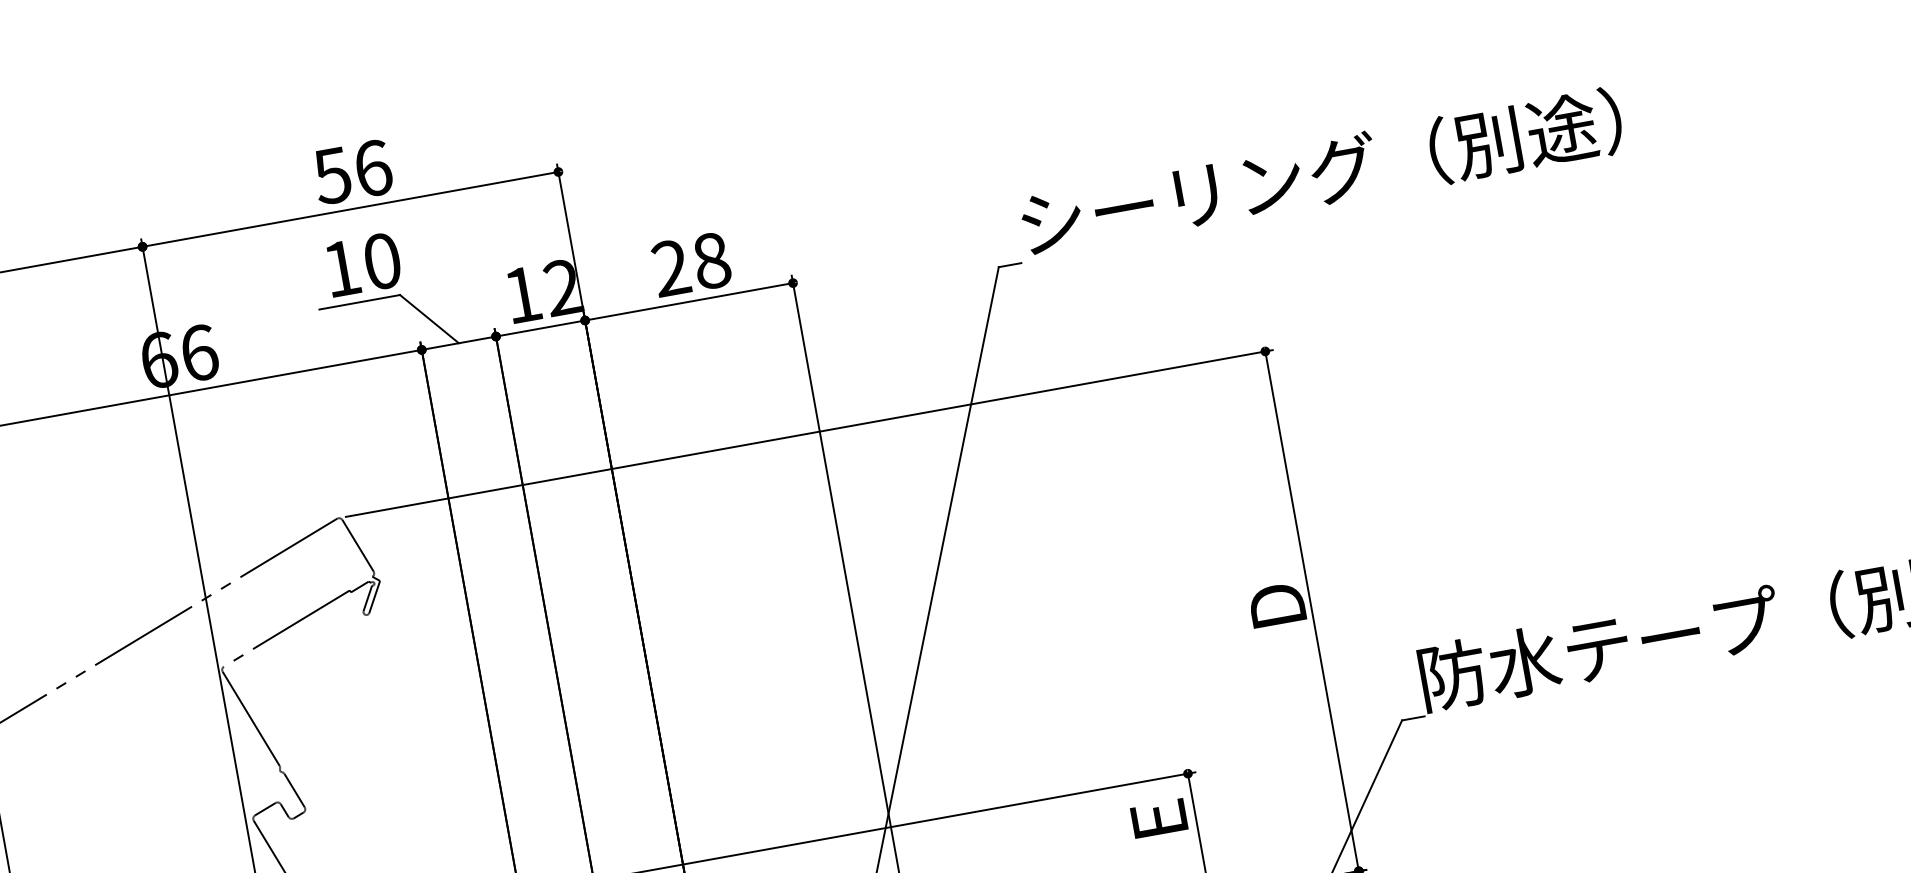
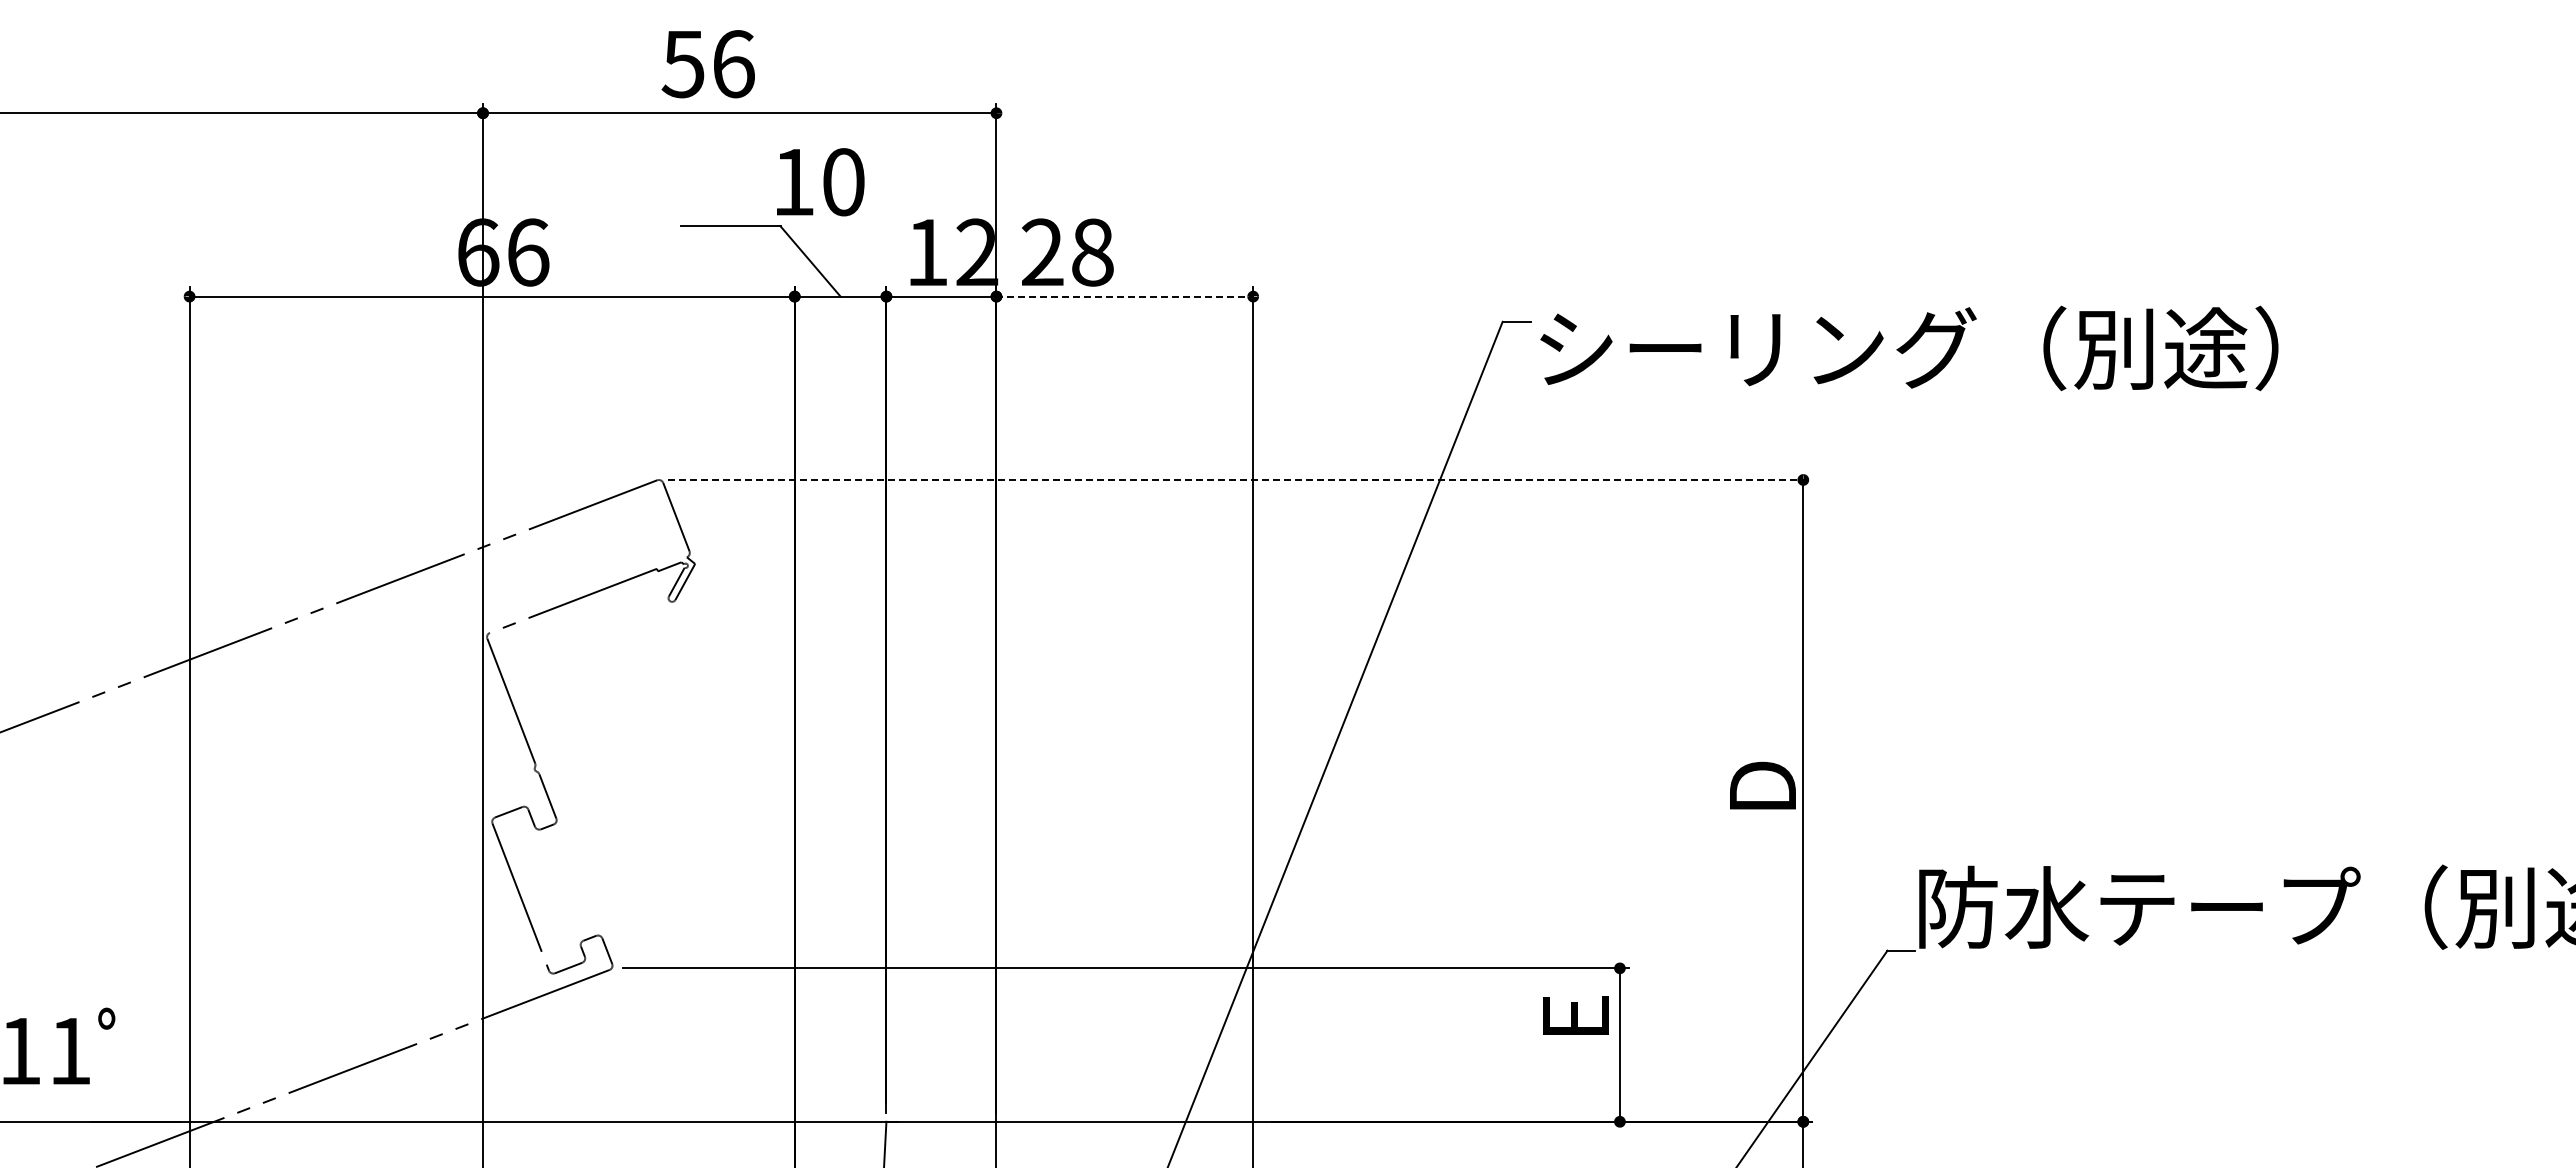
text: (352, 172) -> (707, 64), moved
text: (1321, 172) -> (1909, 348), moved
text: (363, 264) -> (820, 182), moved
text: (691, 264) -> (1067, 252), moved
line: (689, 301) -> (1125, 296), solid -> dashed
line: (809, 433) -> (1240, 479), solid -> dashed

